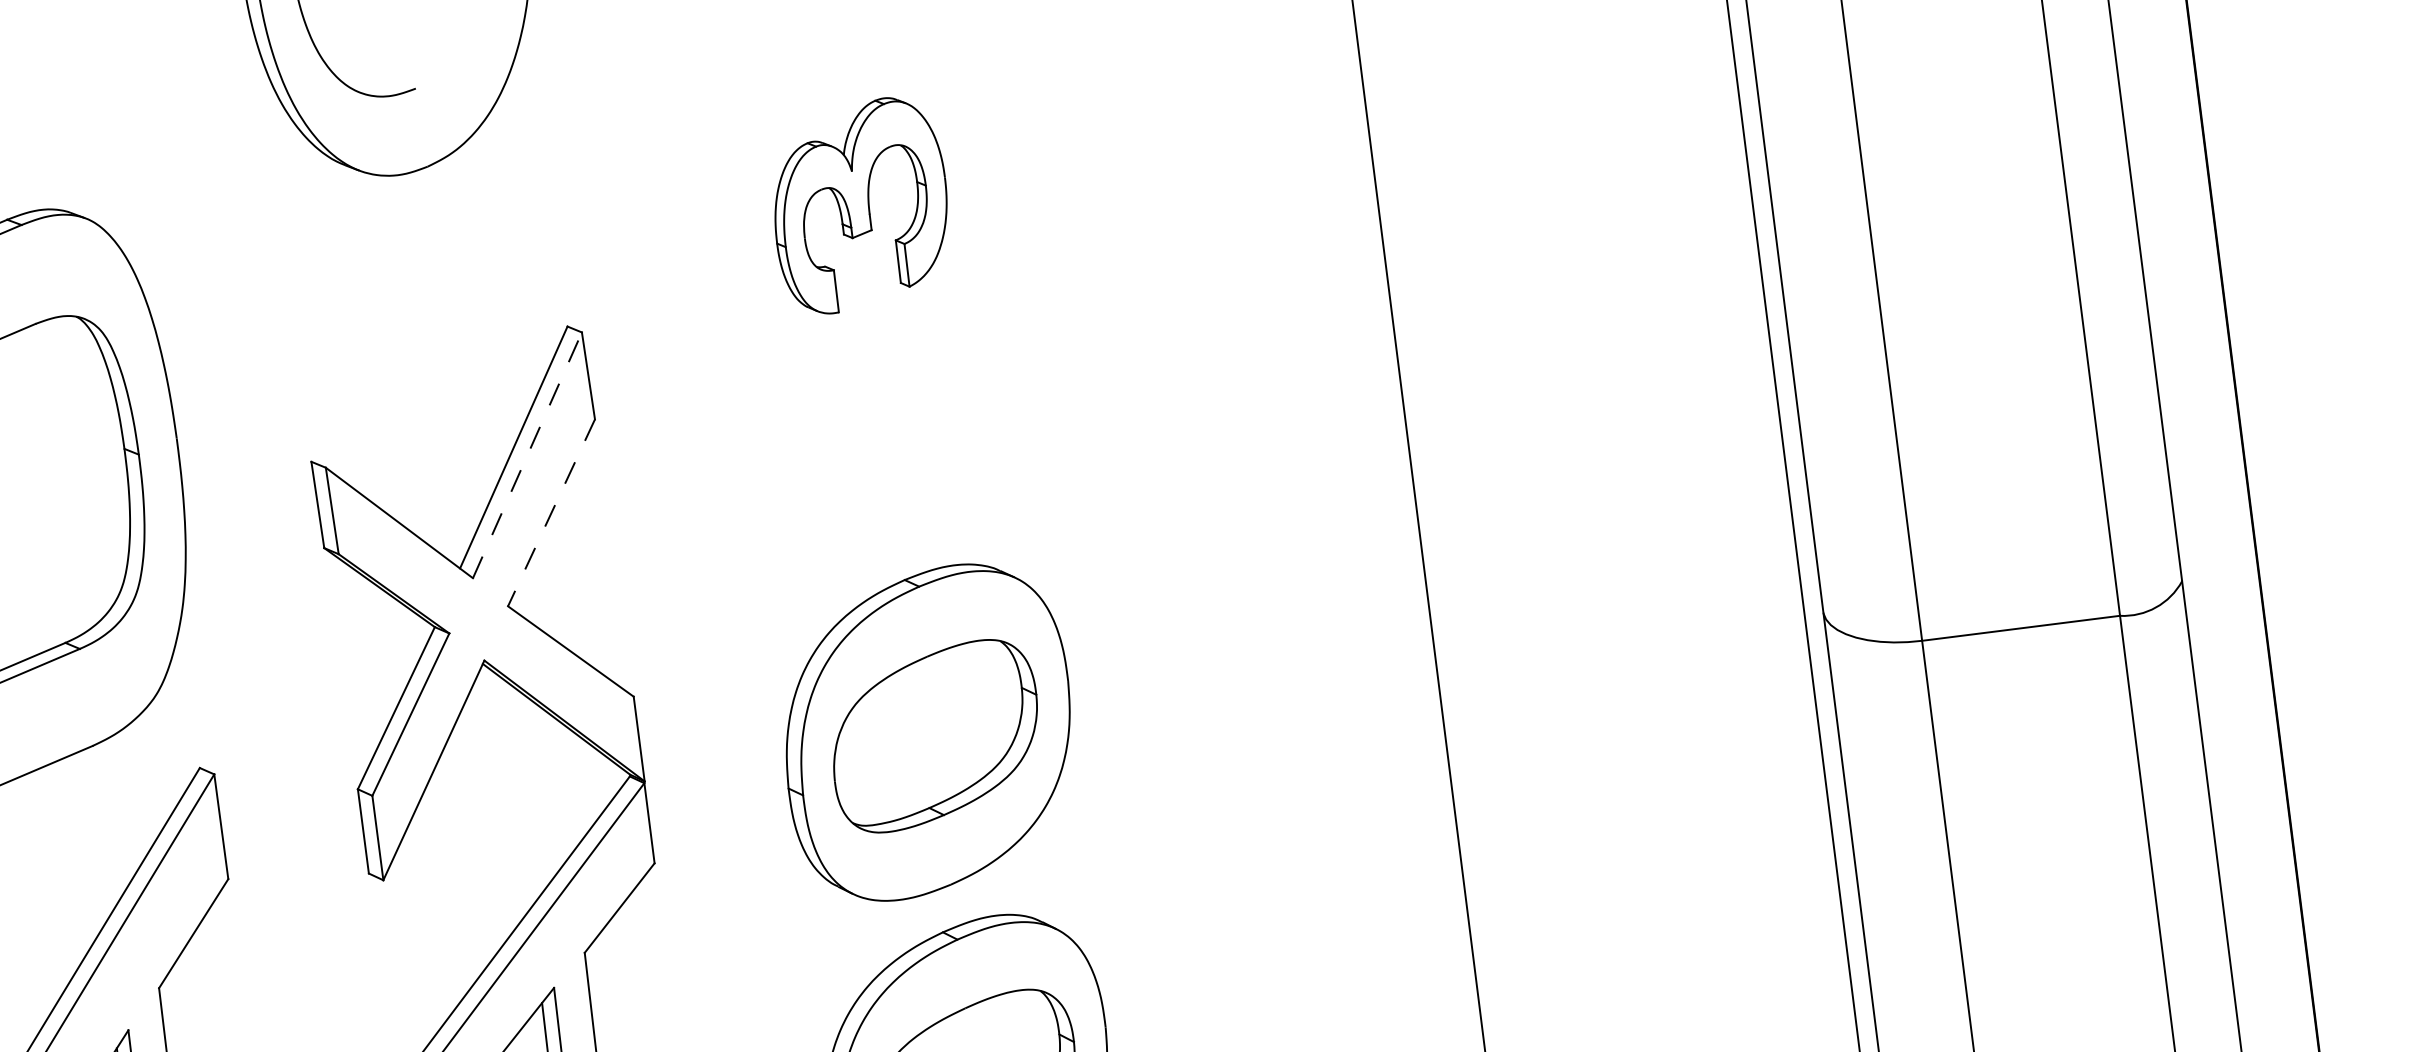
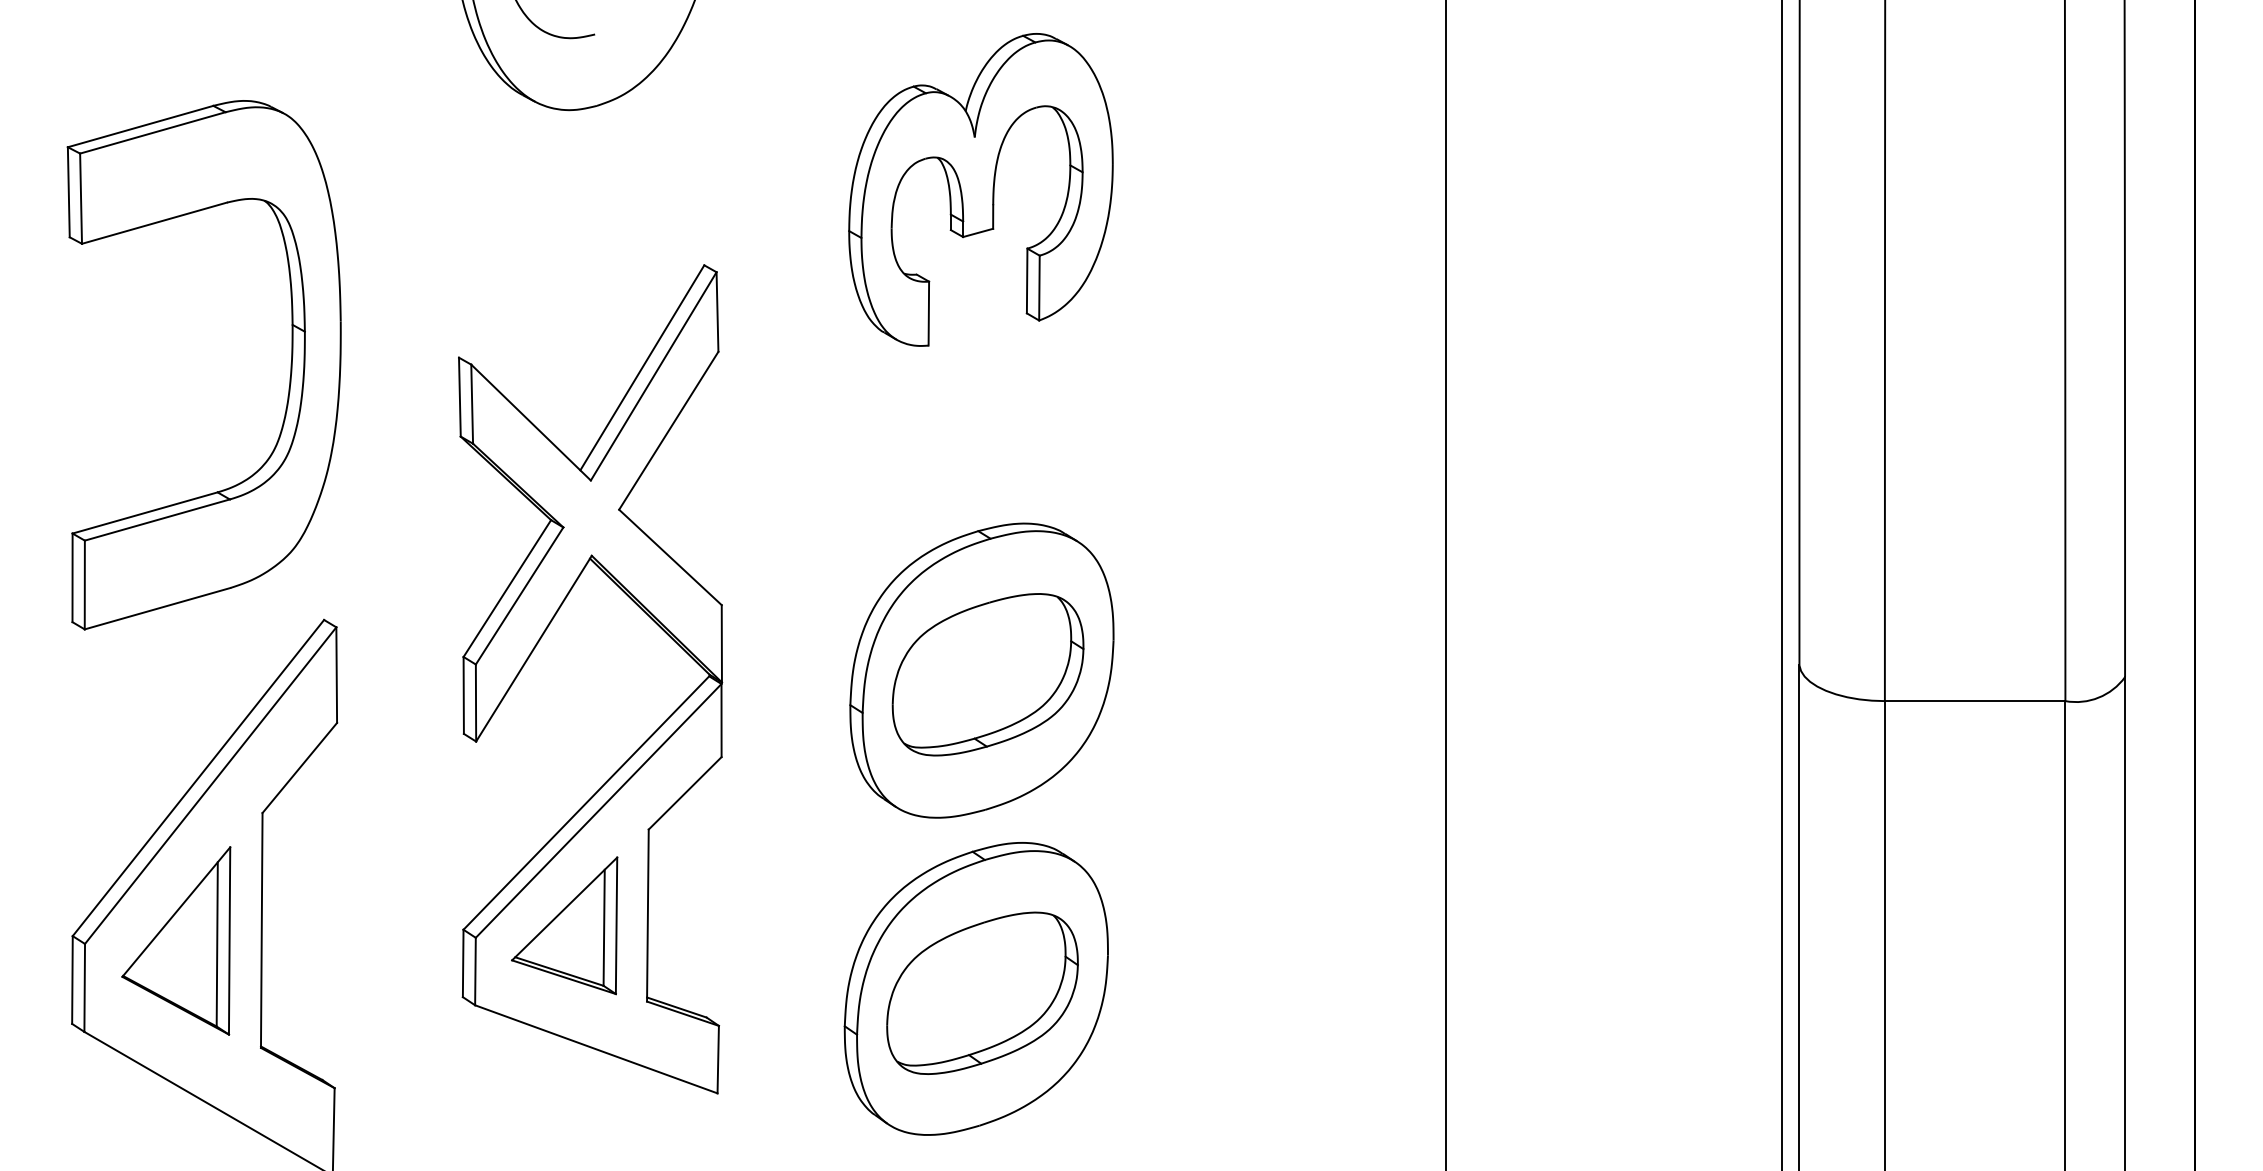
part: (859, 205) -> (980, 189), size x1.67
line: (527, 455) -> (653, 376), dashed -> solid
line: (551, 513) -> (668, 431), dashed -> solid

